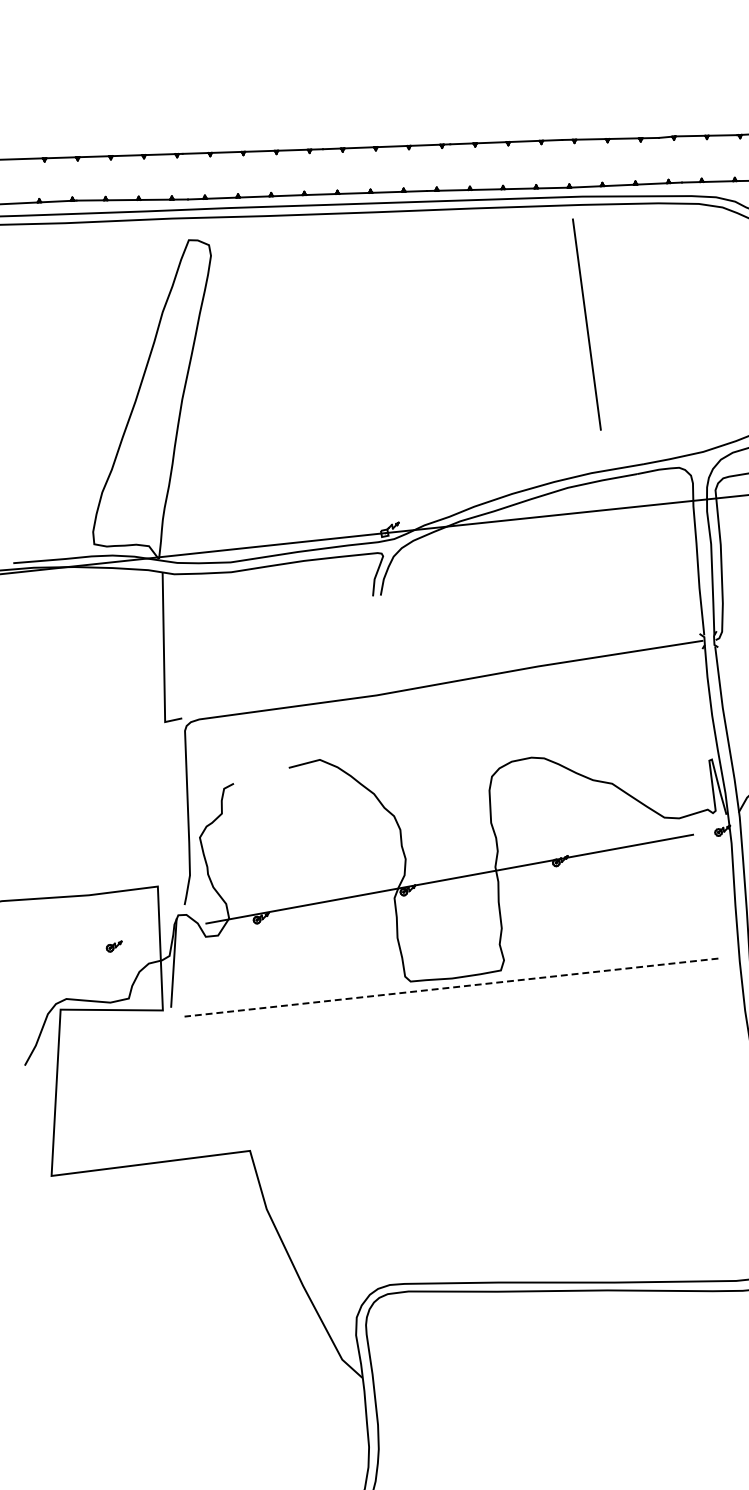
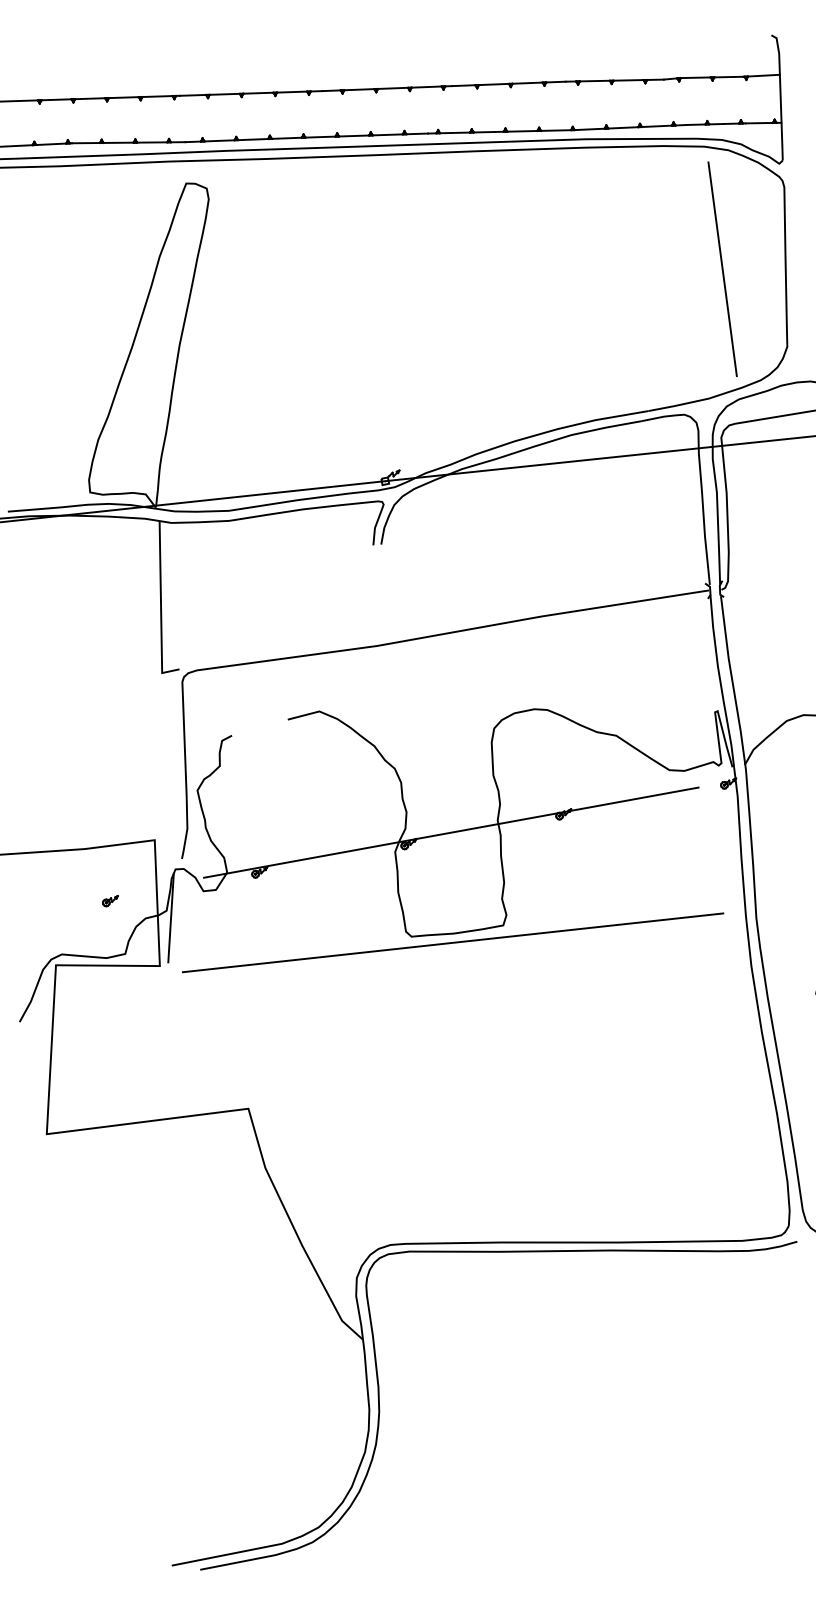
line: (586, 323) -> (722, 268), moved
line: (451, 987) -> (453, 942), dashed -> solid

